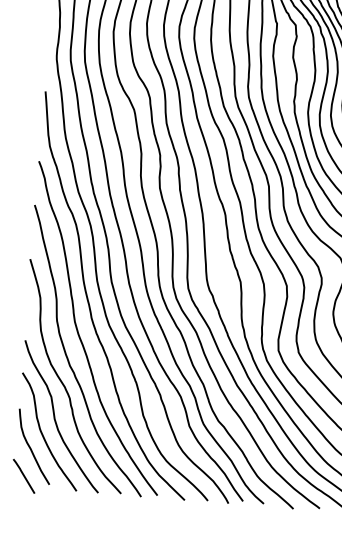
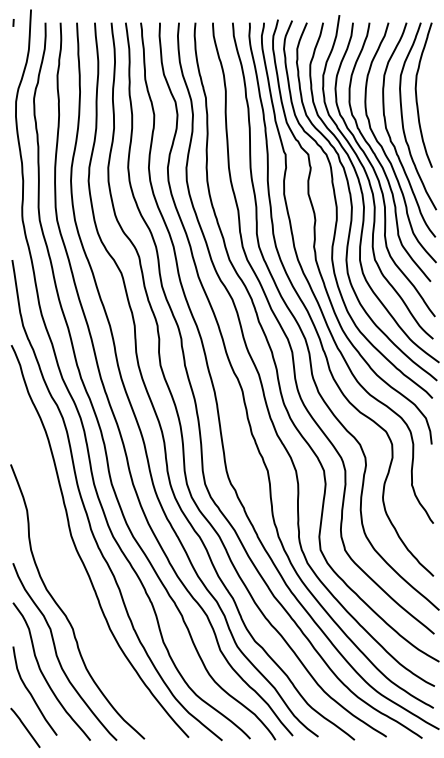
curve: (68, 359) -> (67, 581), removed

